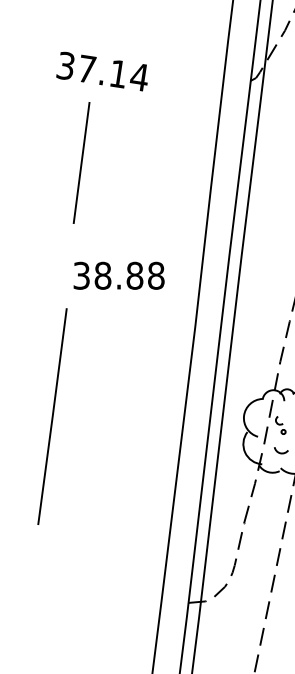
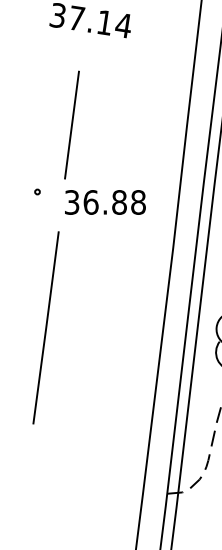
line: (81, 162) -> (71, 124), moved
part: (42, 263) -> (37, 191), added
text: (102, 275) -> (90, 202), 38.88 -> 36.88

